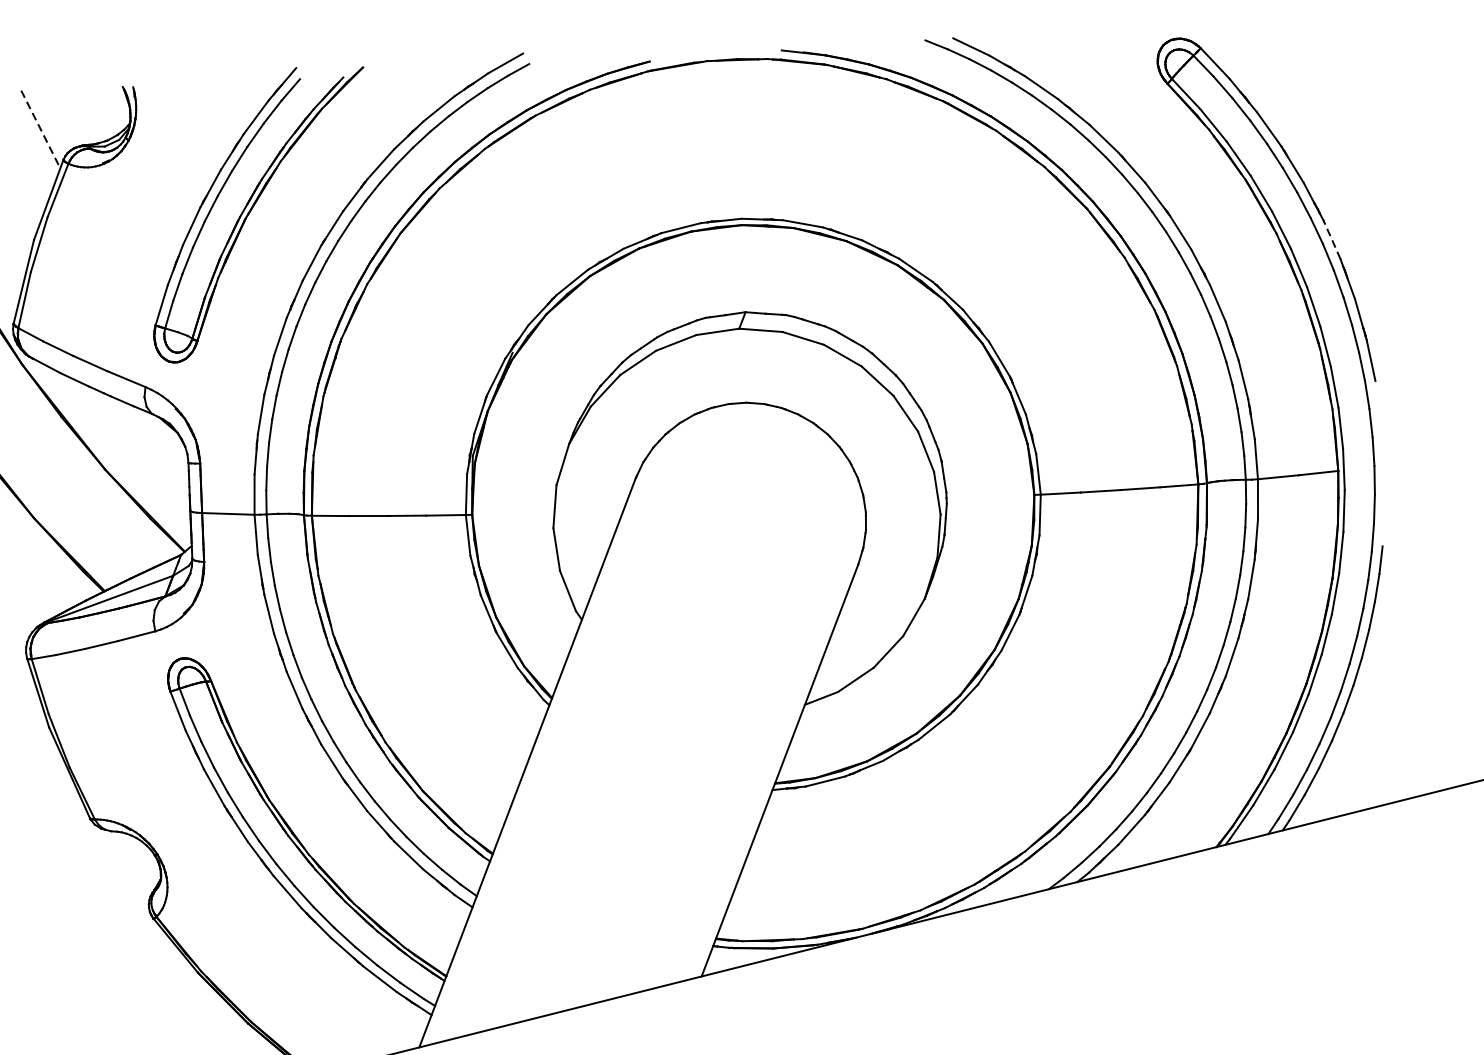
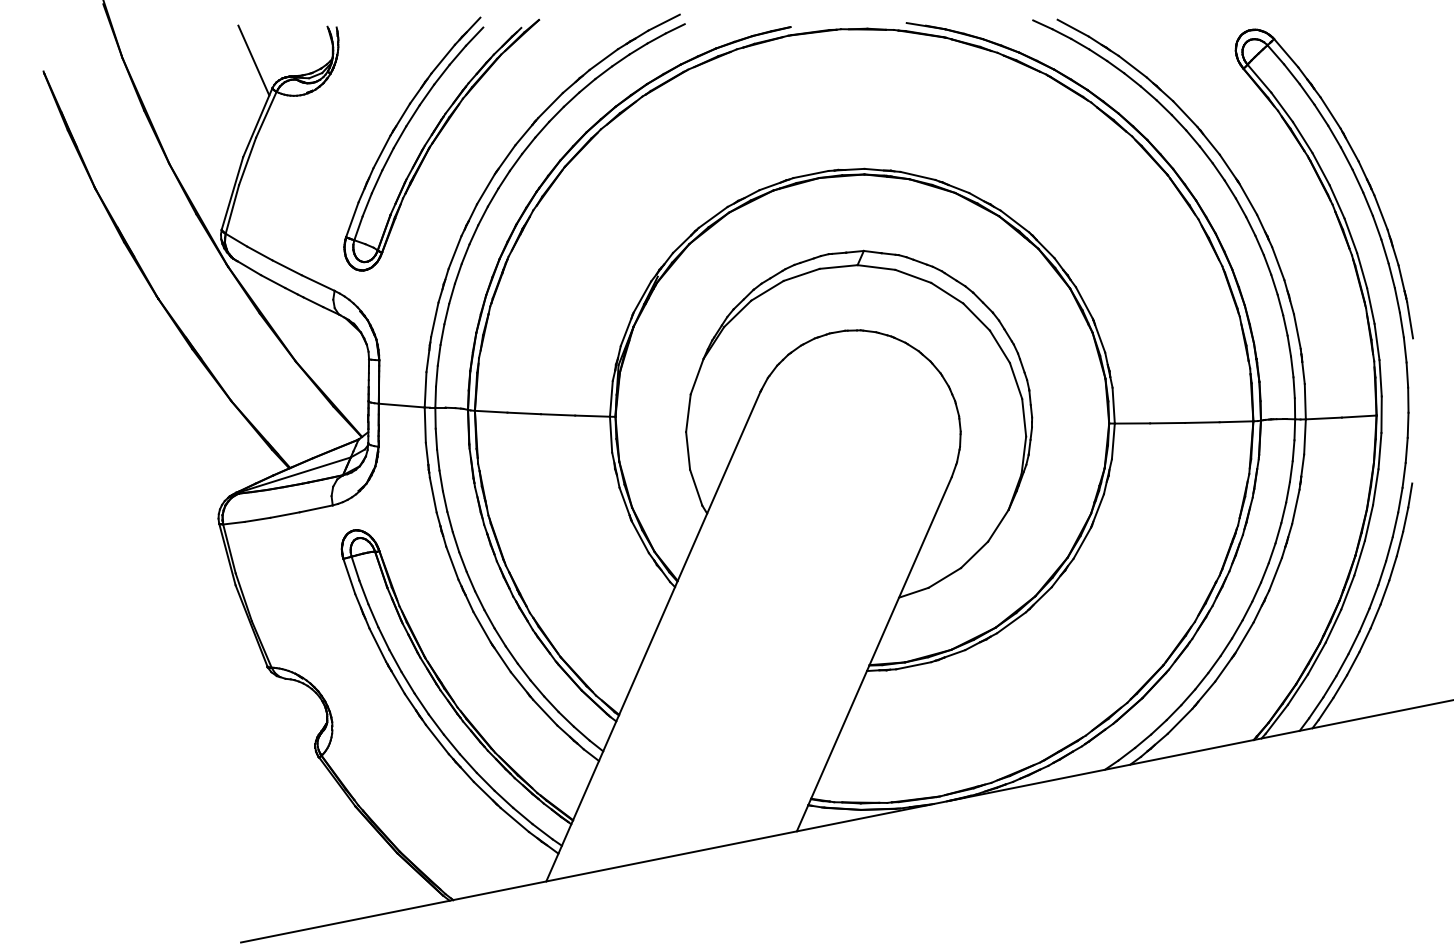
line: (41, 130) -> (254, 61), dashed -> solid
line: (1332, 239) -> (1381, 212), dashed -> solid

